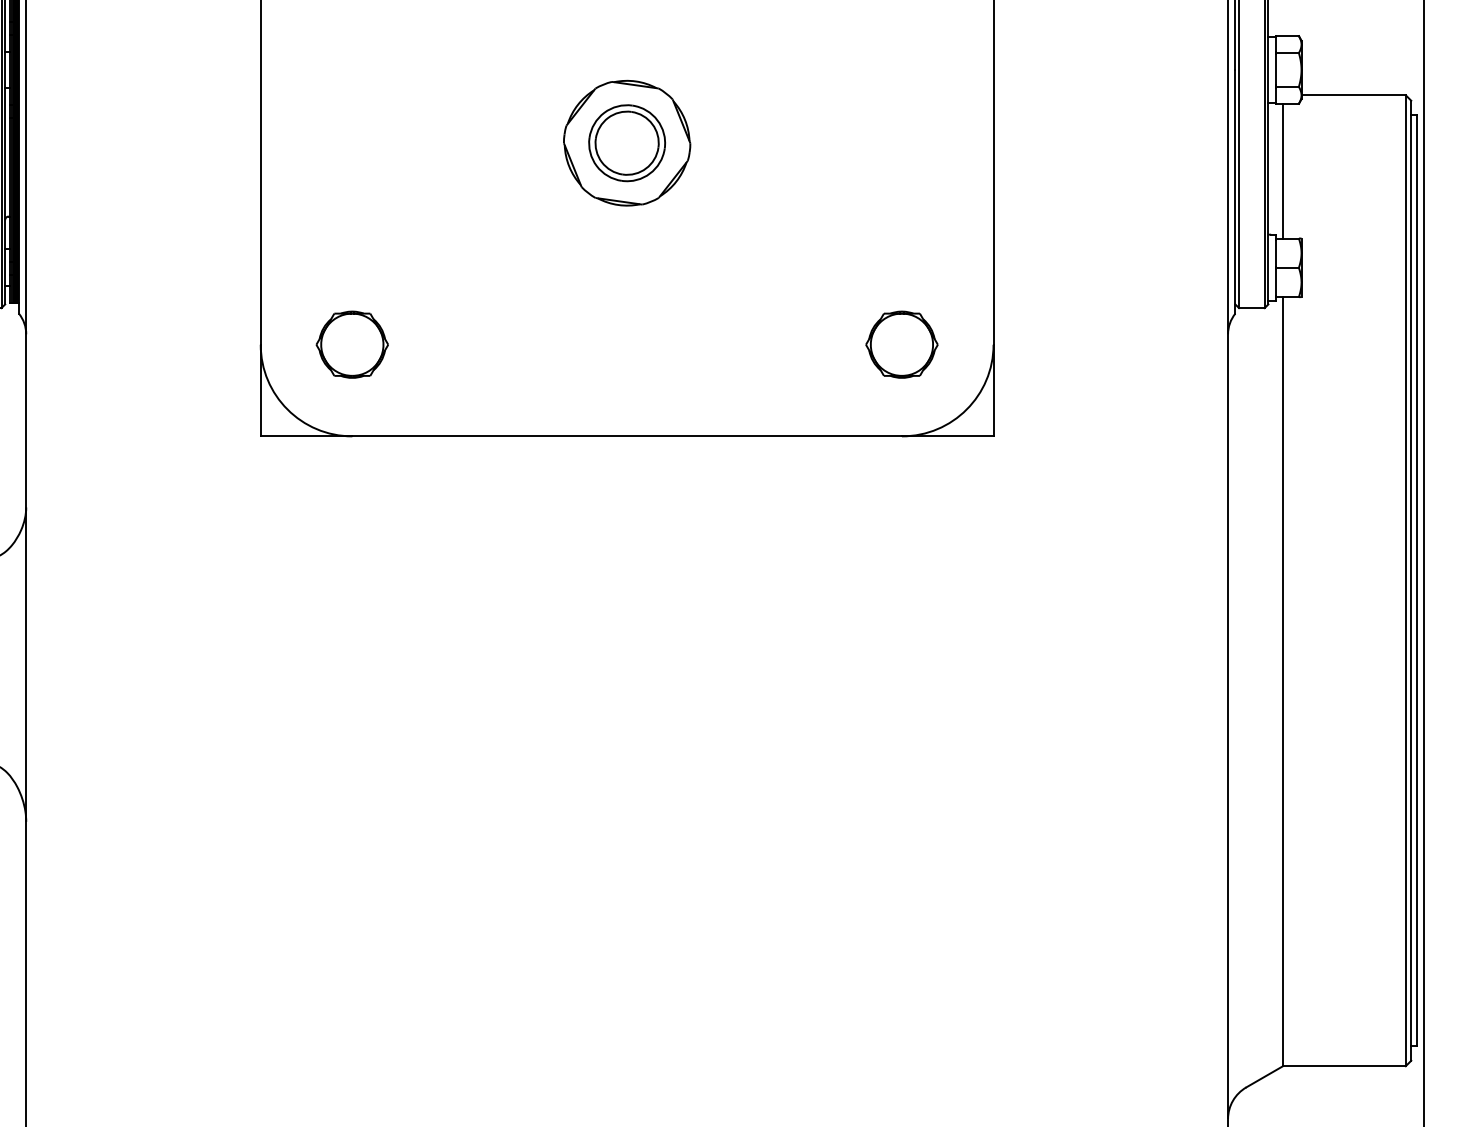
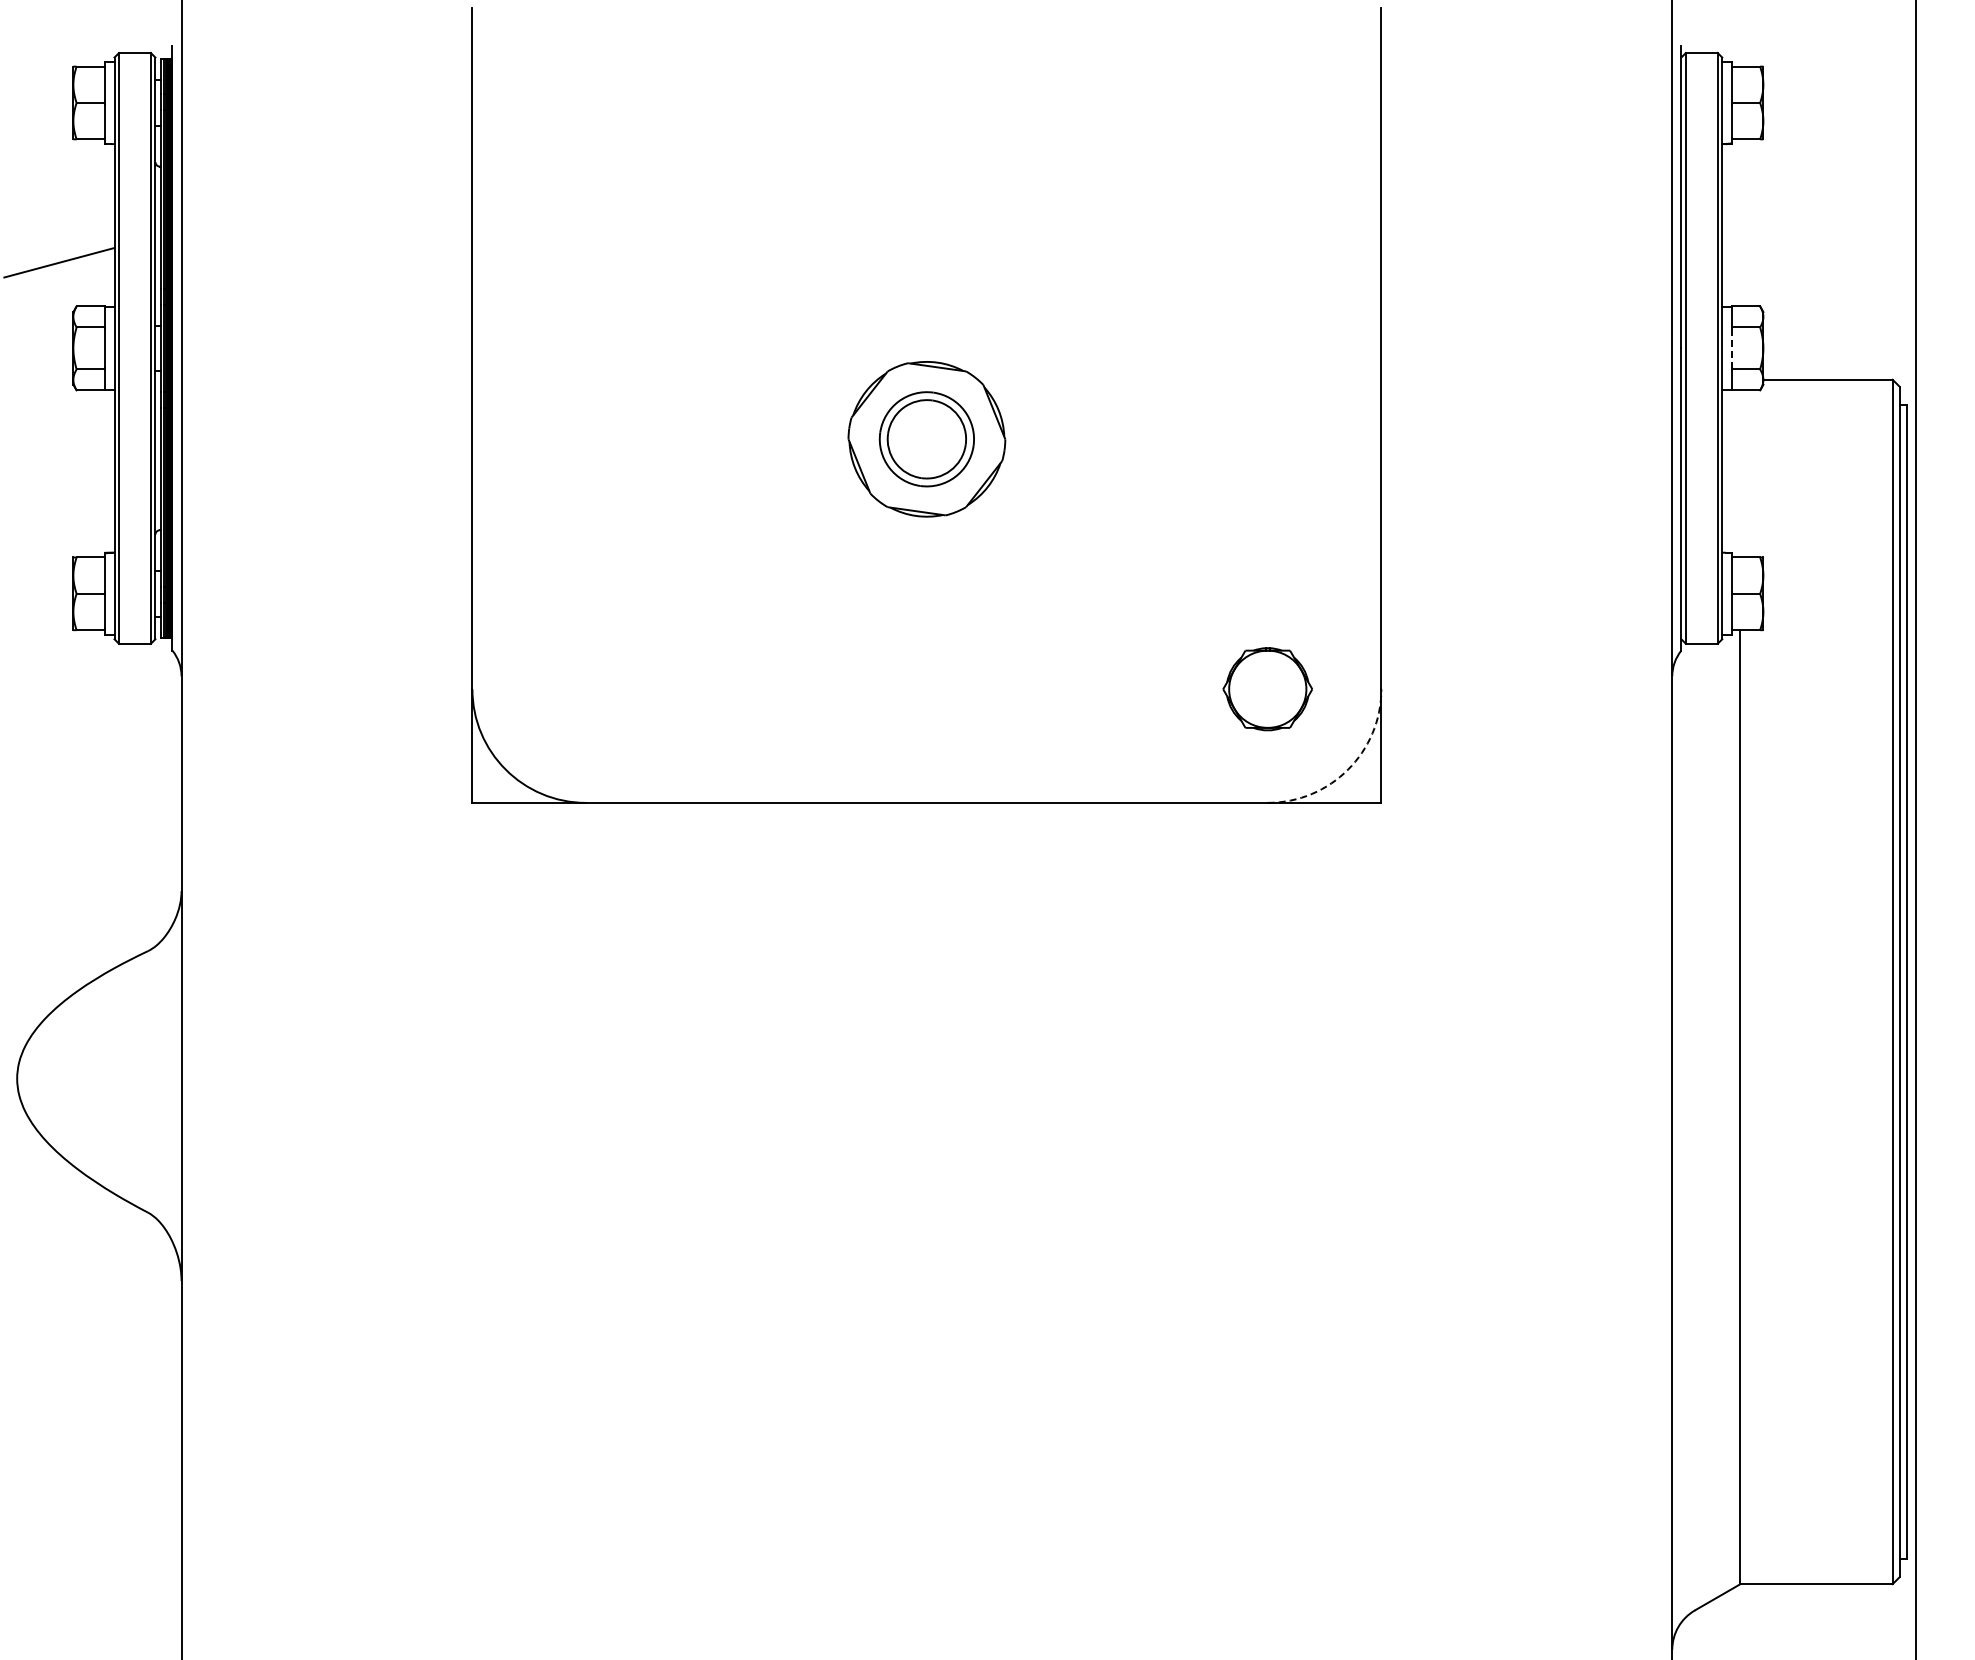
line: (1276, 70) -> (1732, 348), solid -> dashed
line: (1283, 170) -> (1740, 473), removed
part: (351, 344) -> (585, 689), removed
arc: (967, 409) -> (1348, 769), solid -> dashed

